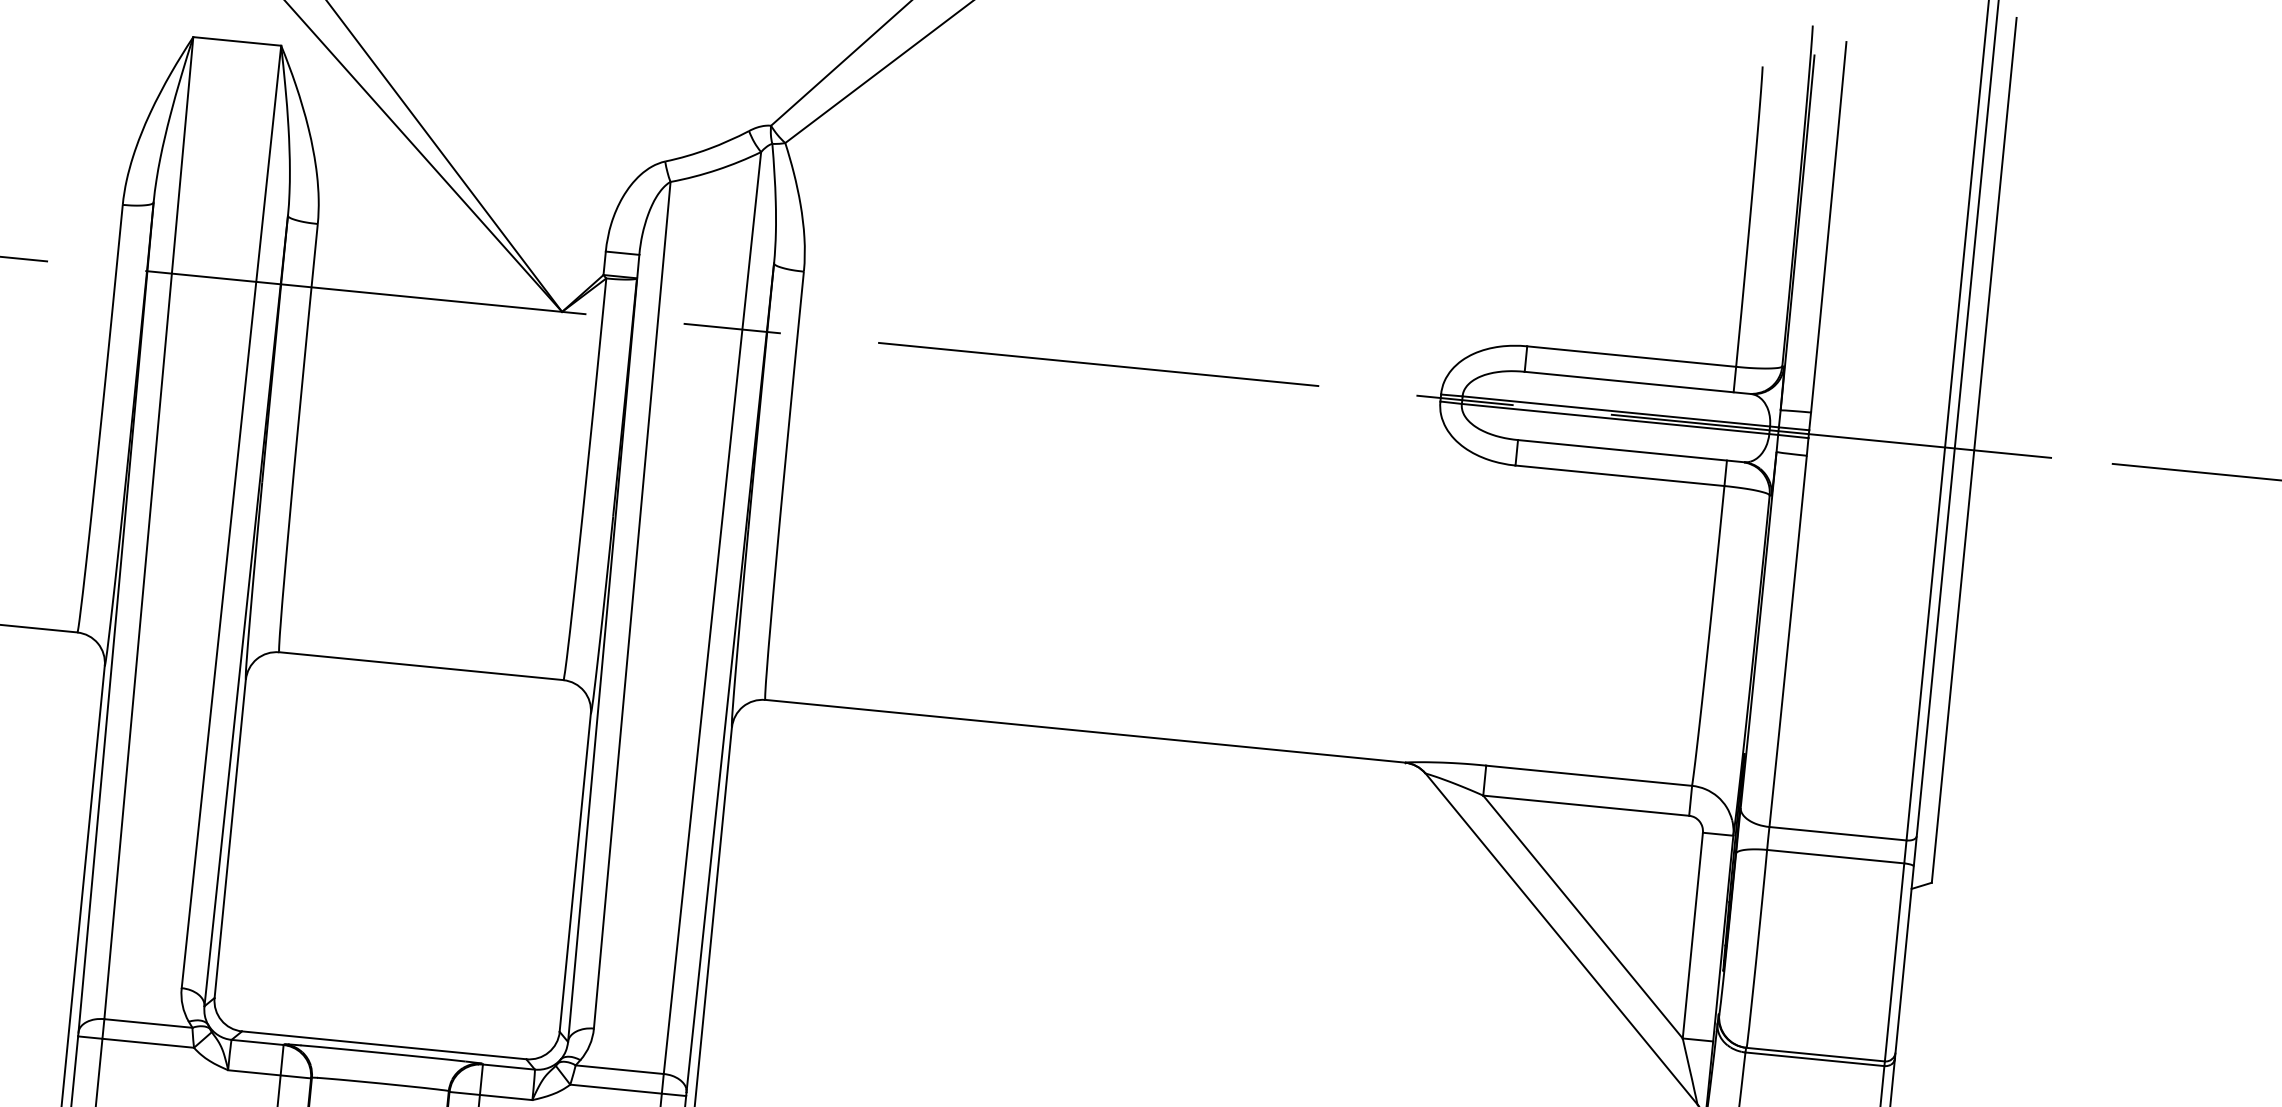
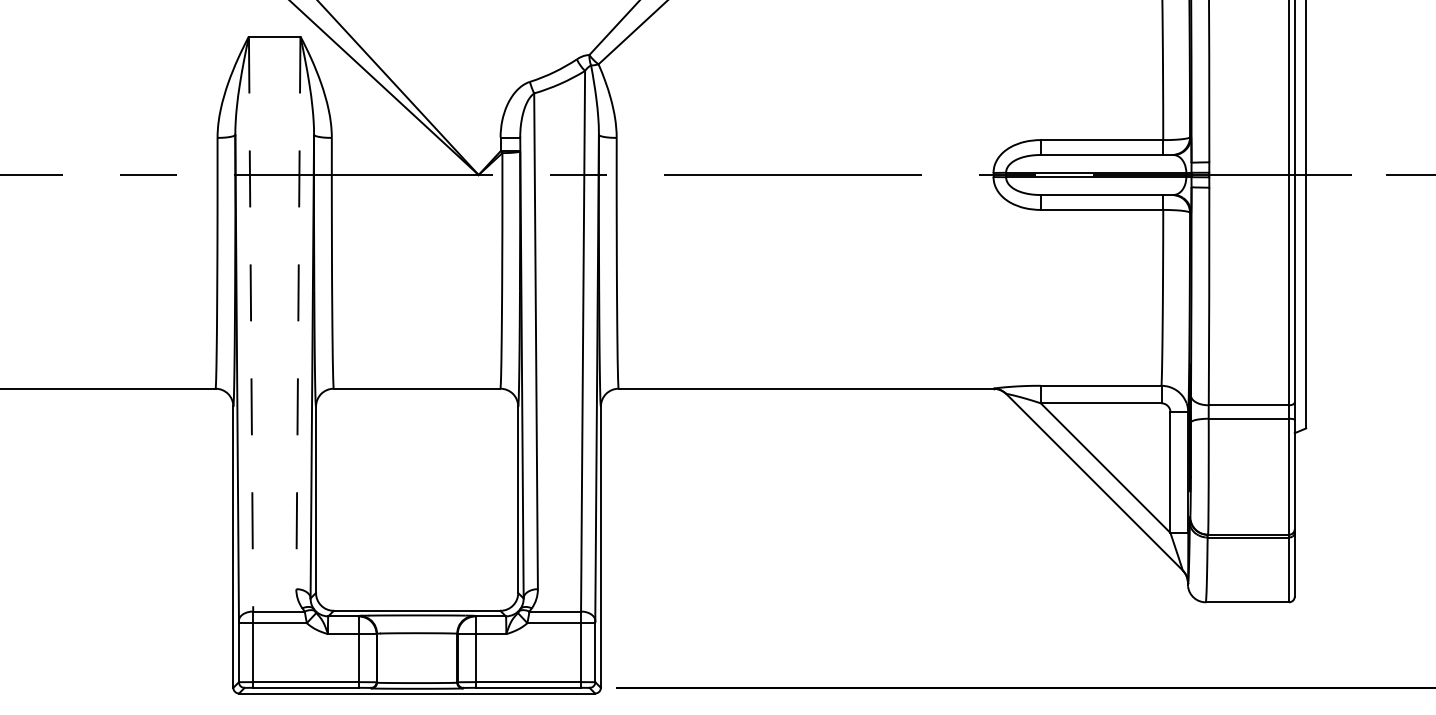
line: (231, 518) -> (298, 313), solid -> dashed
line: (149, 528) -> (251, 324), solid -> dashed

